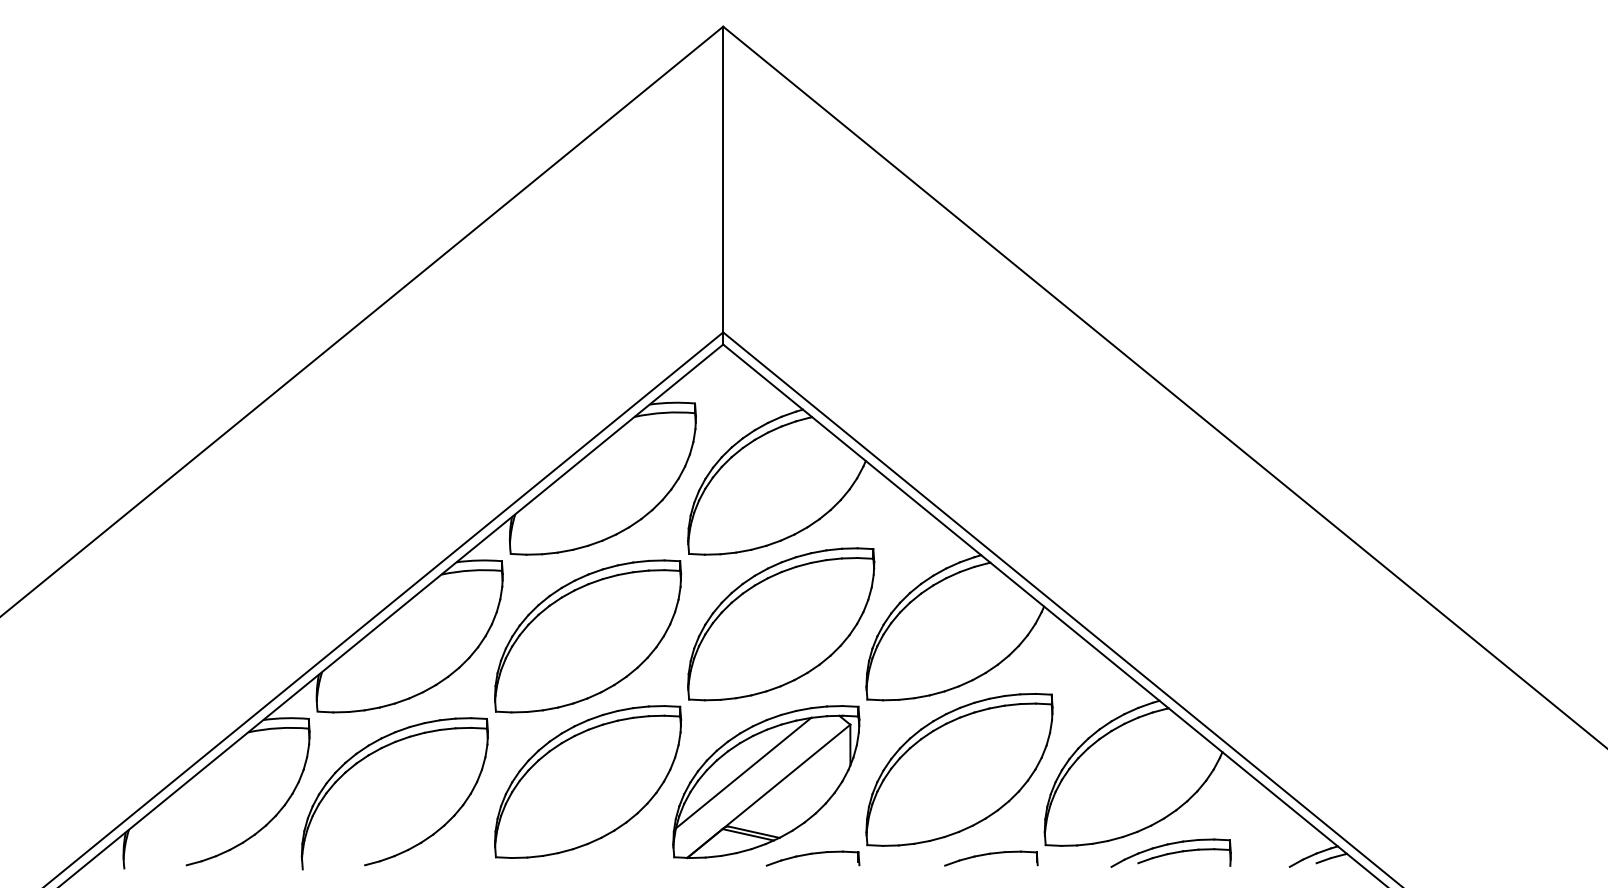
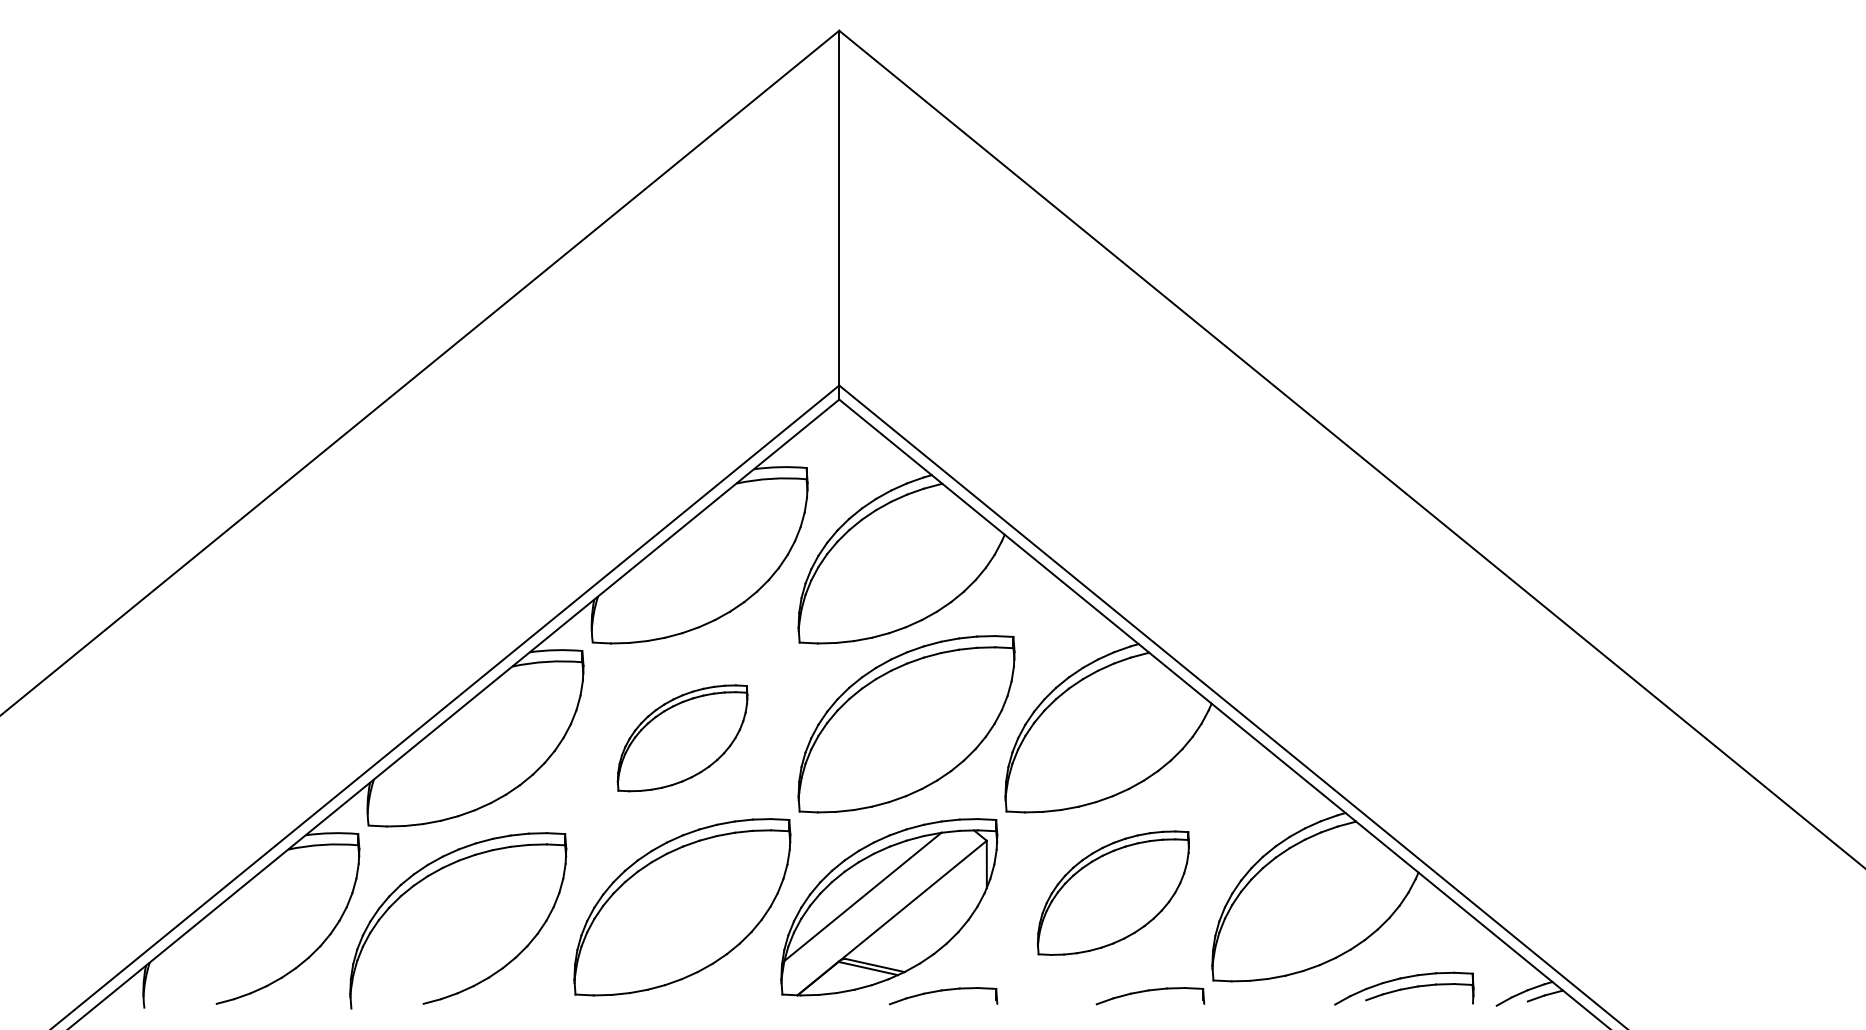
part: (588, 636) -> (682, 738), size x0.6
part: (959, 769) -> (1113, 892), size x0.7
part: (1170, 852) -> (1403, 987), moved

